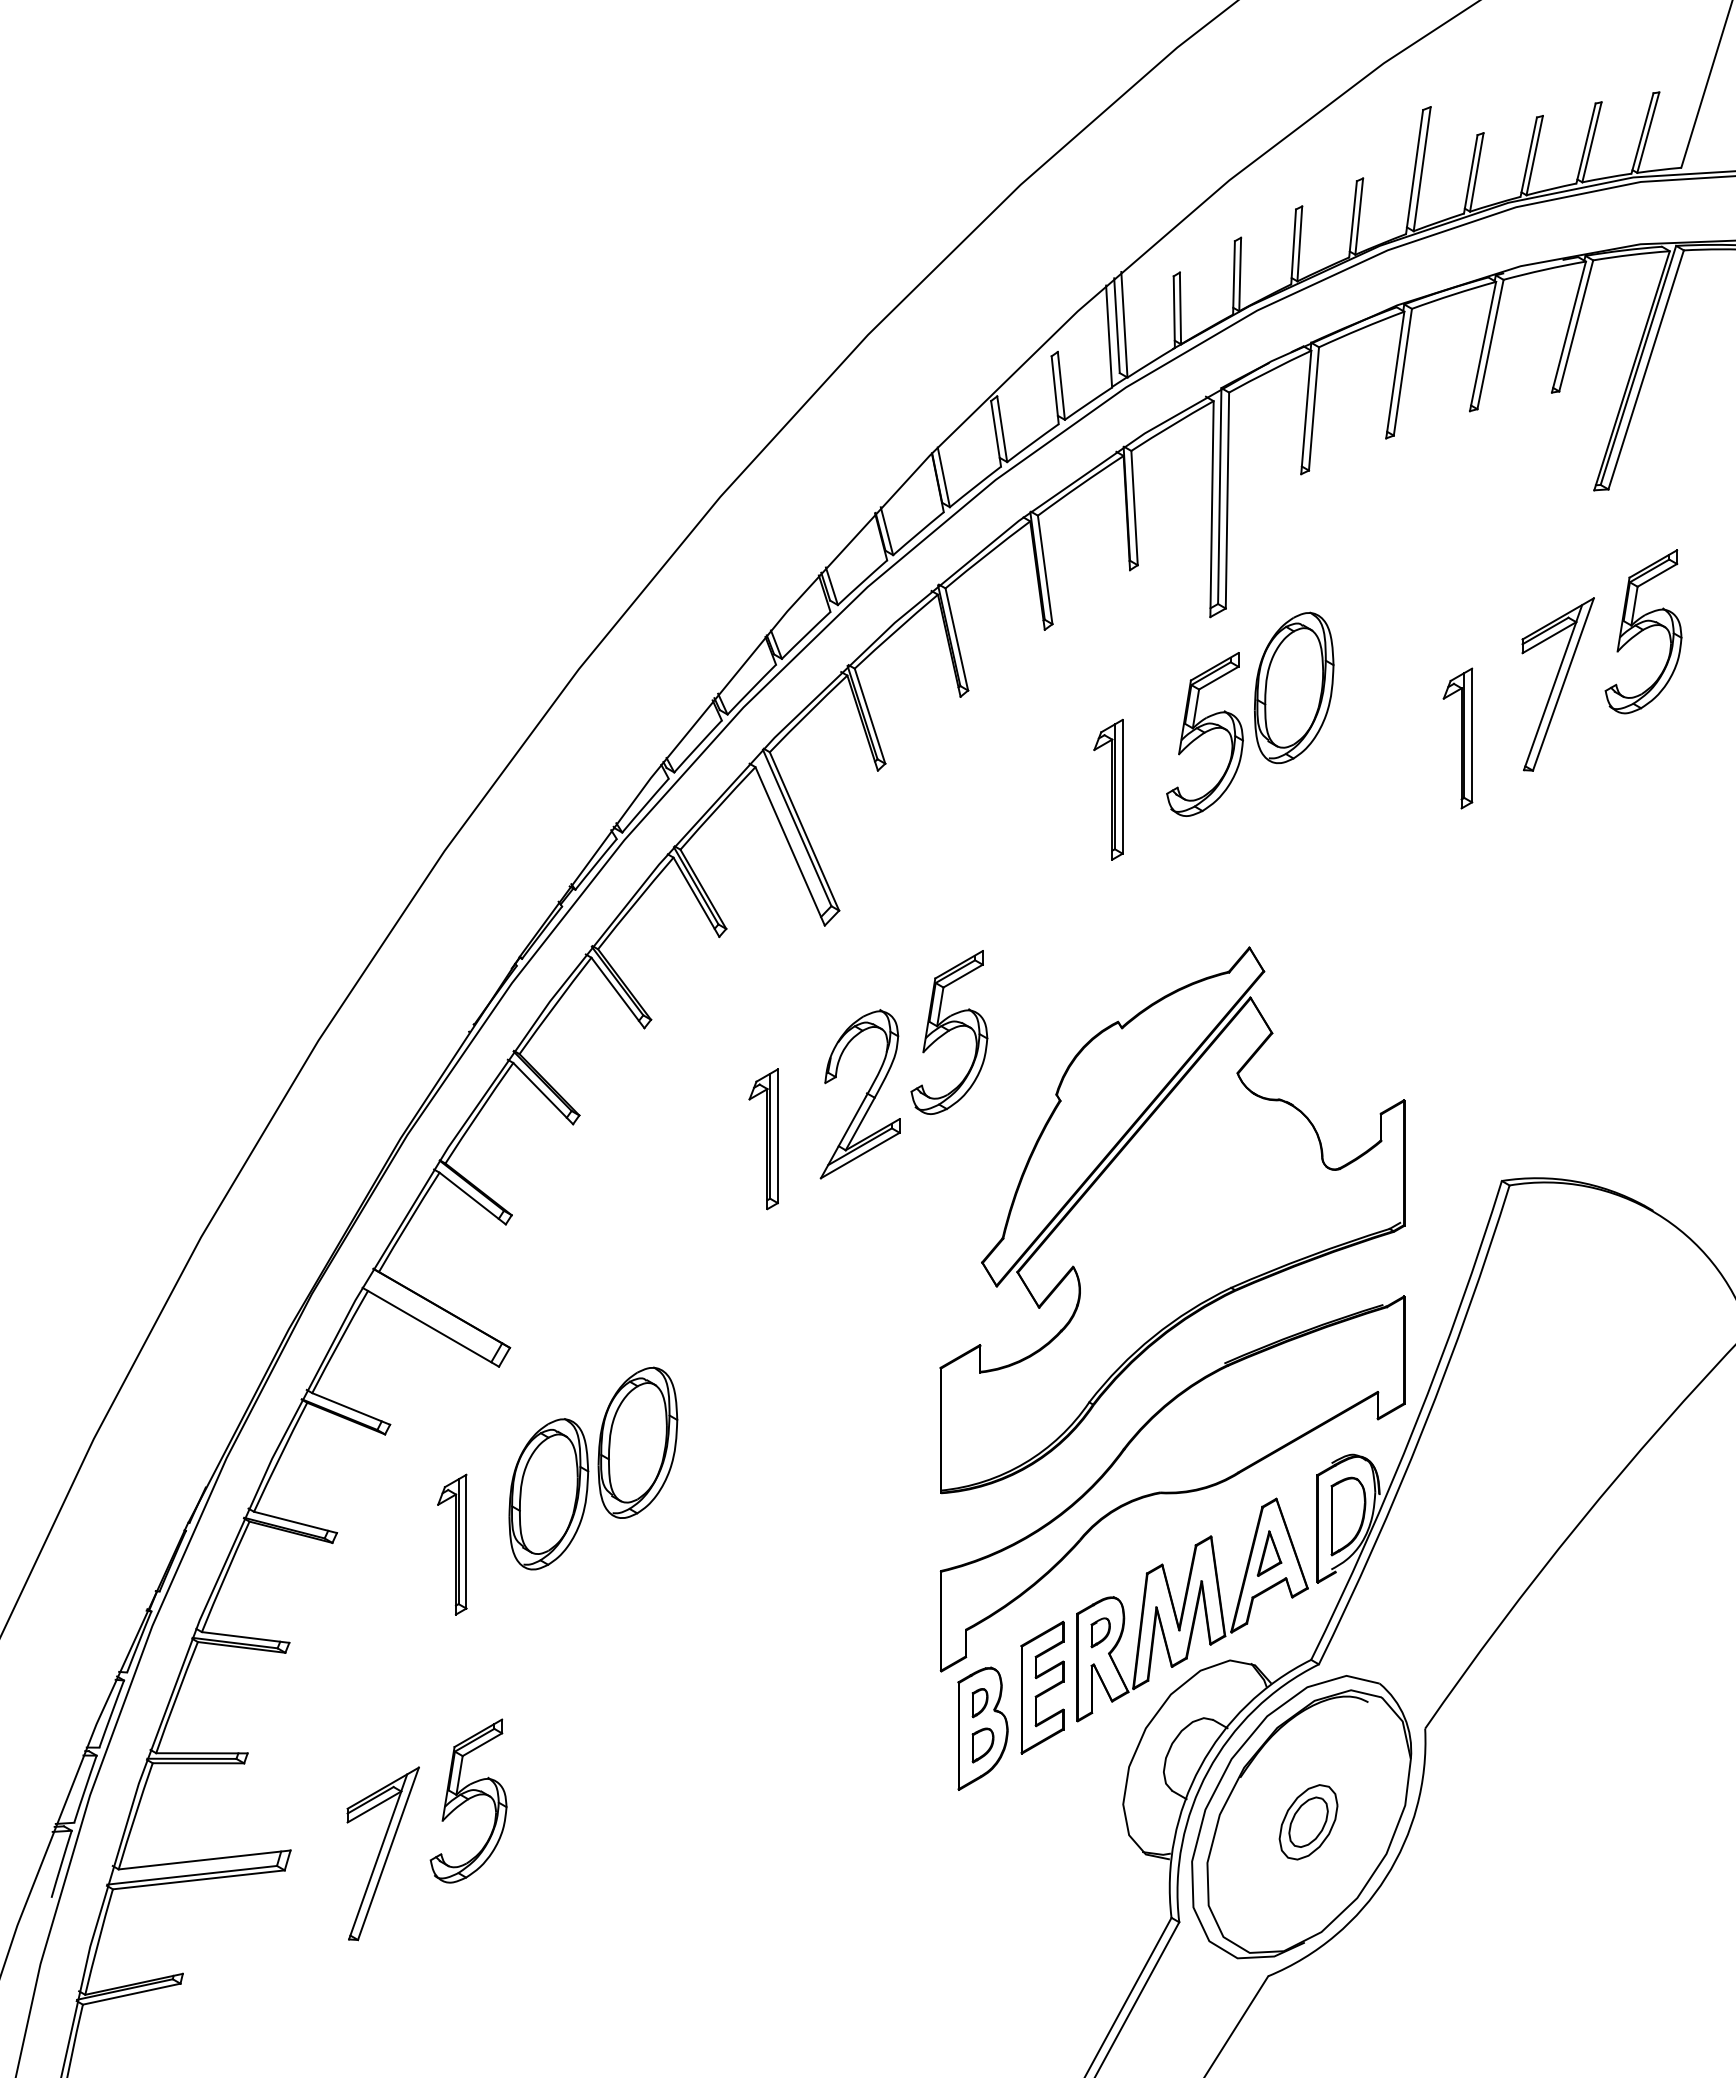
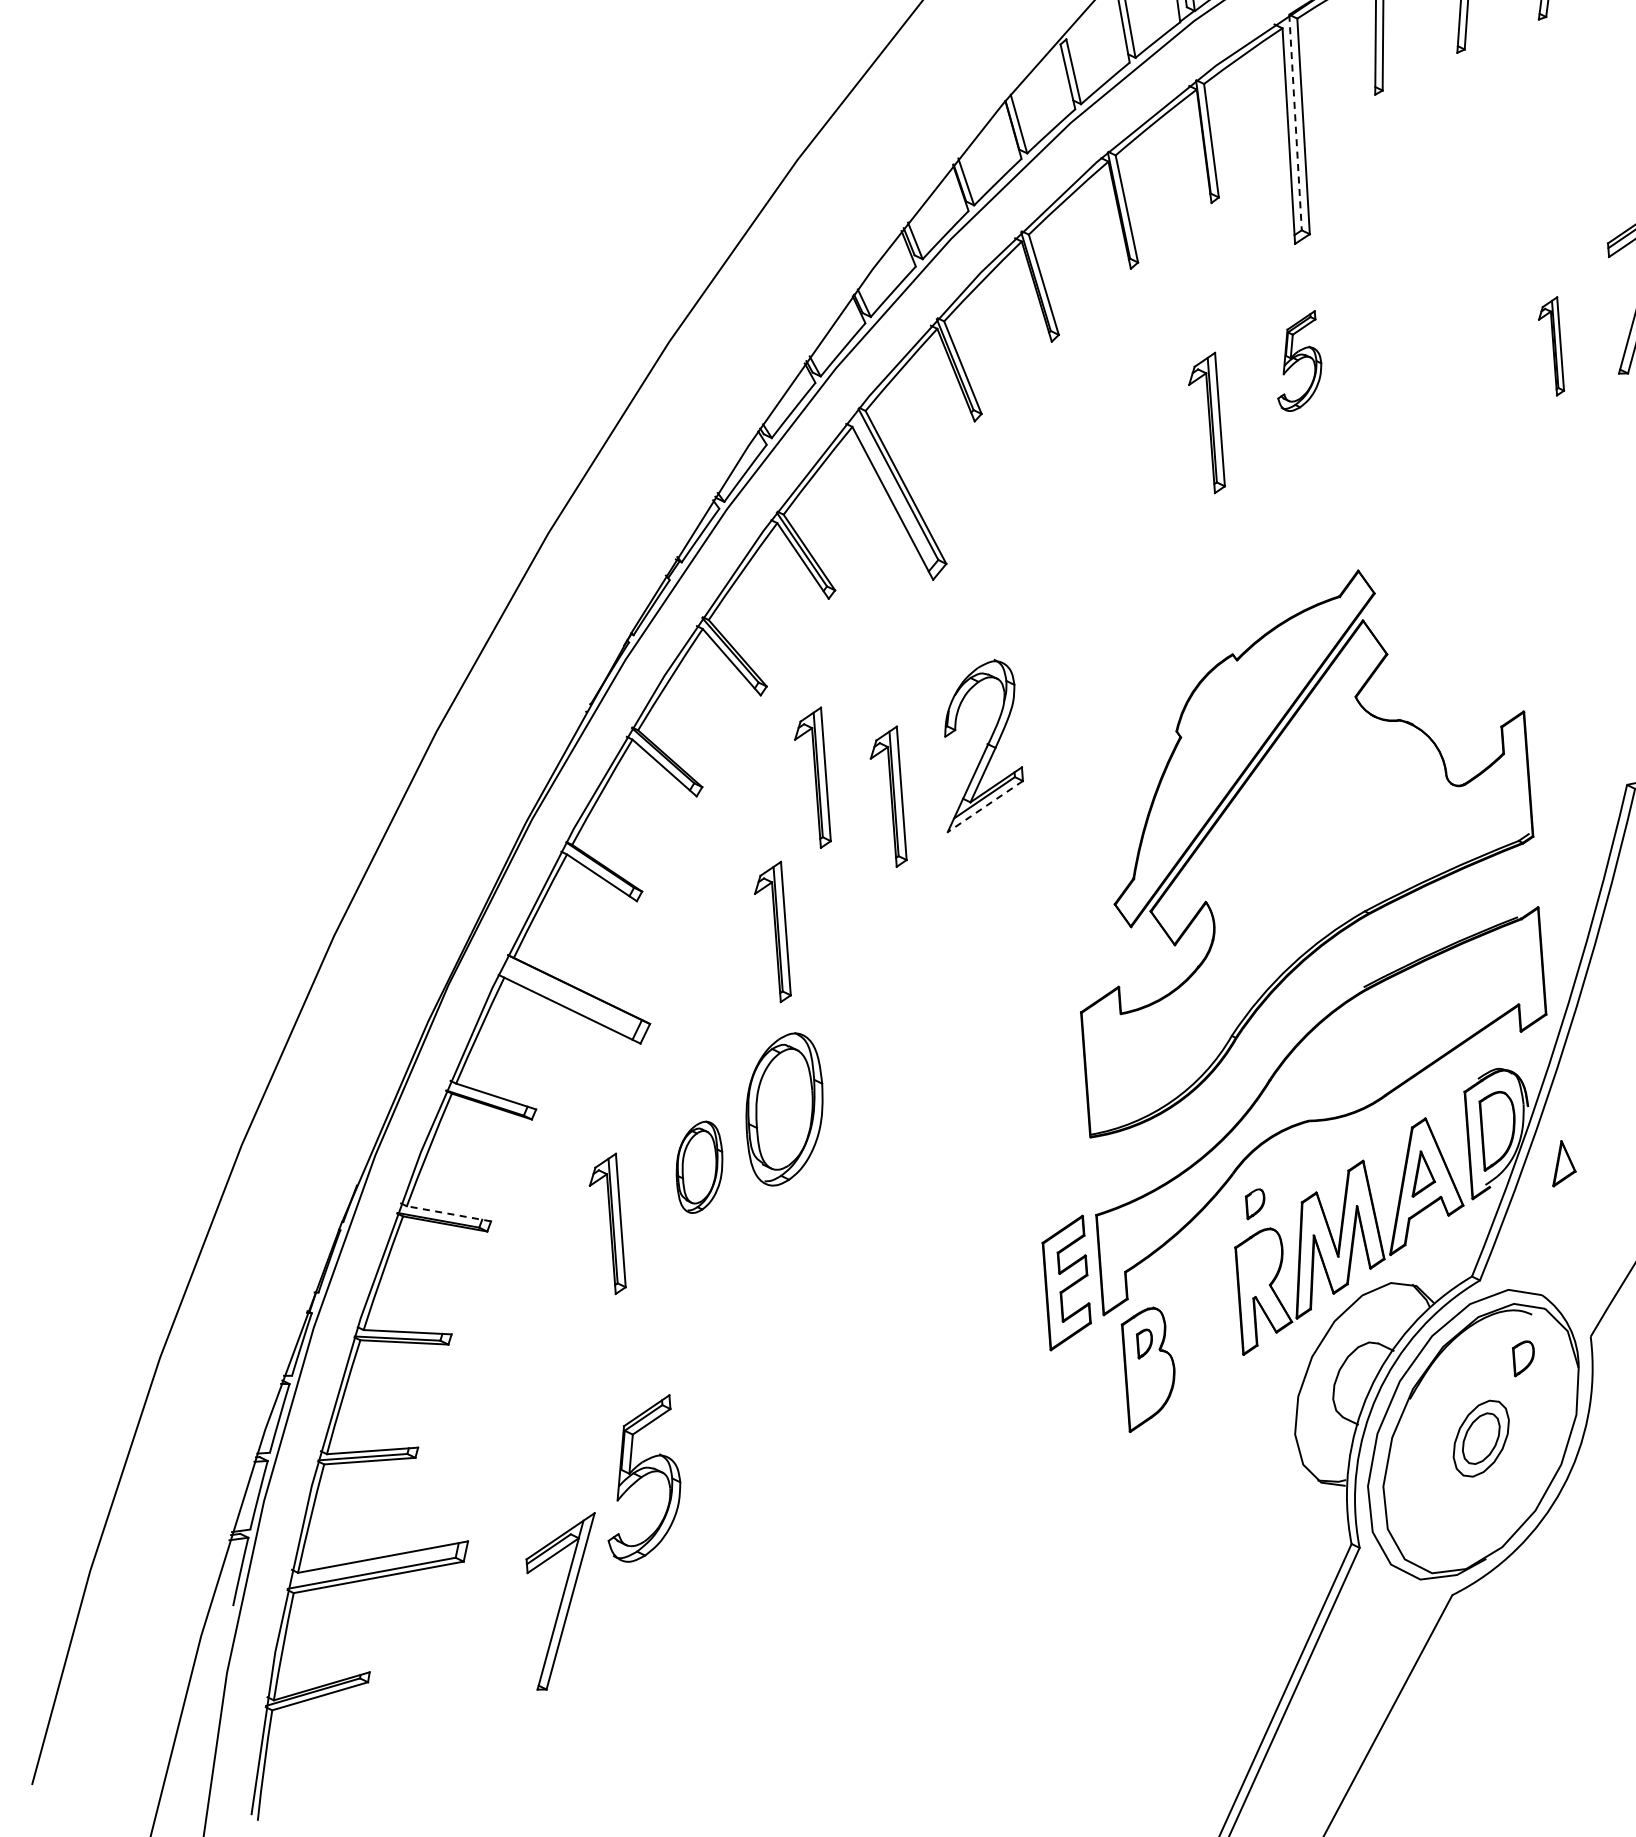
line: (1219, 496) -> (1295, 122), solid -> dashed
part: (1294, 687) -> (1384, 307), removed
part: (1204, 734) -> (1297, 361), size x0.6
part: (1457, 738) -> (1550, 346), size x0.7
part: (949, 1032) -> (1065, 677), removed
part: (689, 1114) -> (812, 778), added
line: (859, 1155) -> (984, 806), solid -> dashed
part: (638, 1265) -> (772, 932), added
part: (548, 1494) -> (699, 1167), size x0.6
line: (295, 1522) -> (448, 1213), solid -> dashed
part: (1410, 1553) -> (1563, 1163), added
part: (1100, 1632) -> (1255, 1203), moved
part: (1042, 1687) -> (1066, 1282), moved
part: (982, 1745) -> (1523, 1358), moved
part: (382, 1853) -> (564, 1601), moved

